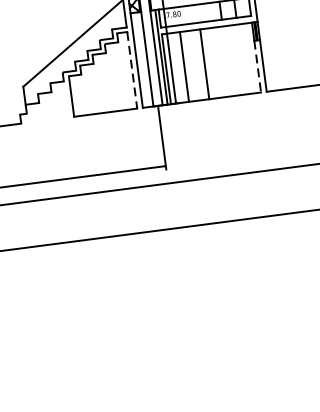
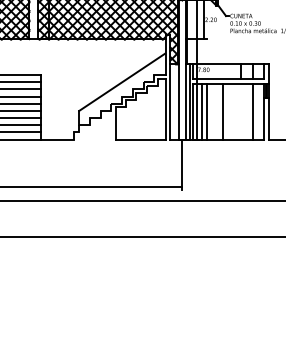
line: (241, 59) -> (252, 111), added
line: (258, 65) -> (264, 118), dashed -> solid
line: (178, 67) -> (202, 111), added
line: (131, 70) -> (165, 109), dashed -> solid

